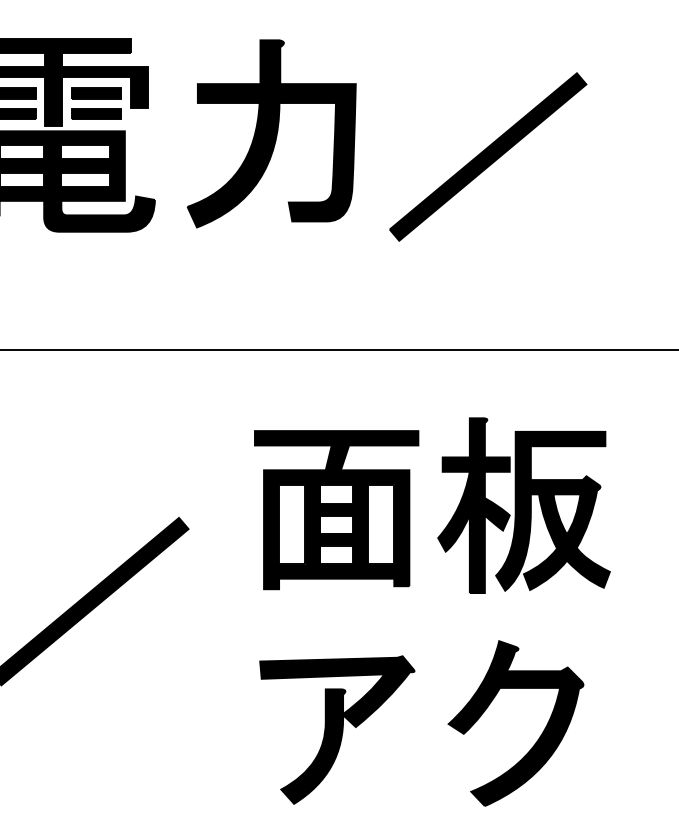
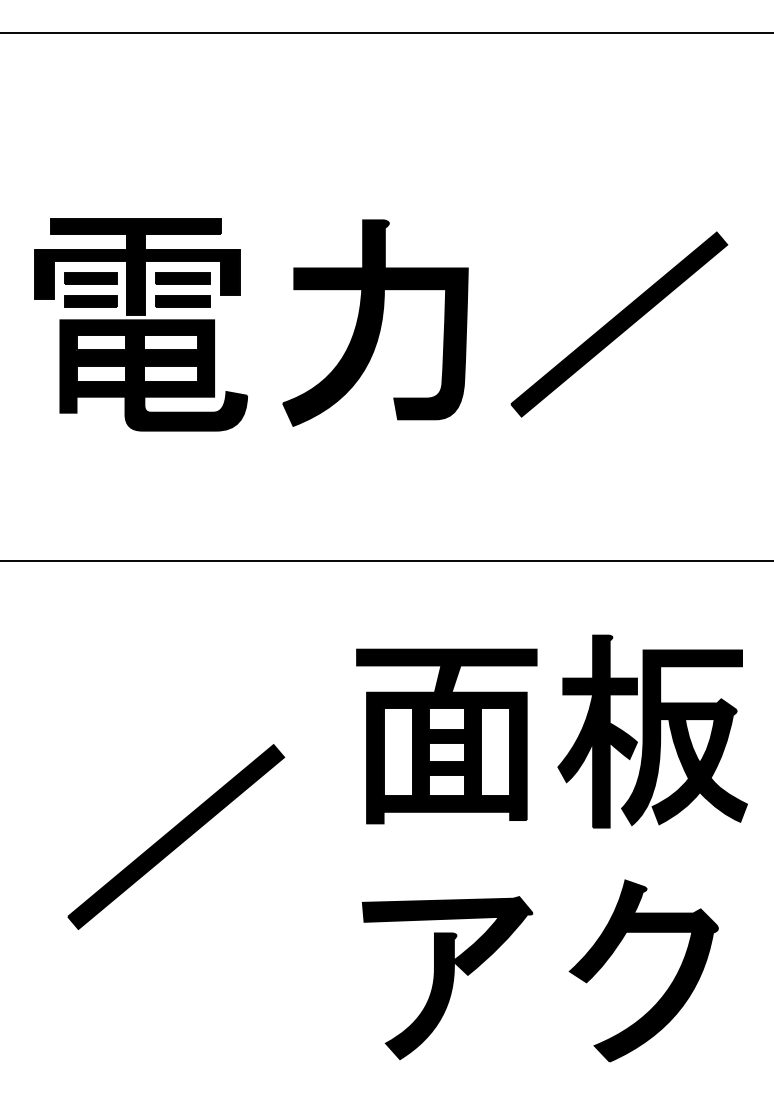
part: (488, 156) -> (619, 324), moved

